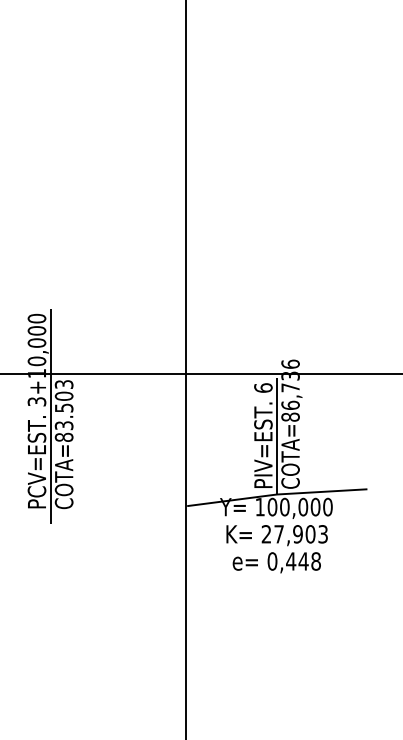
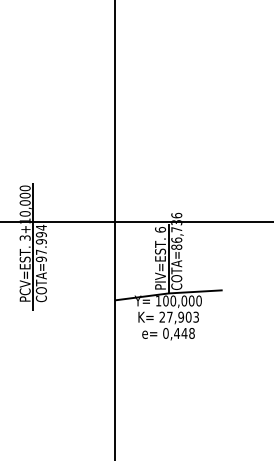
text: (62, 410) -> (40, 243), COTA=83.503 -> COTA=97.994

